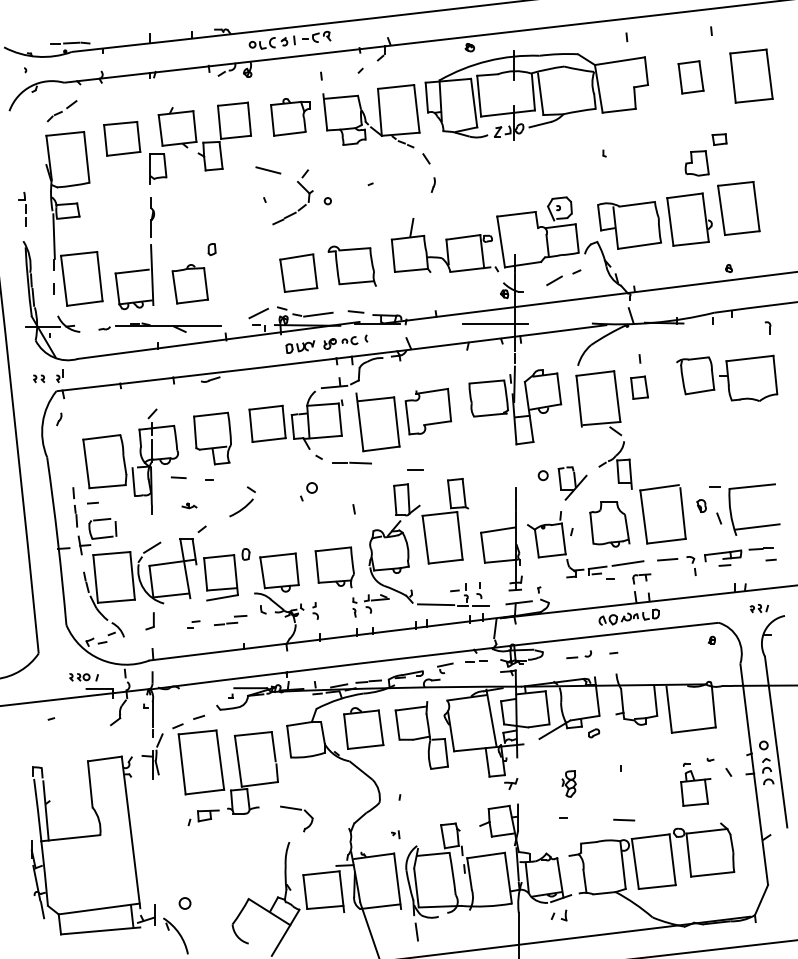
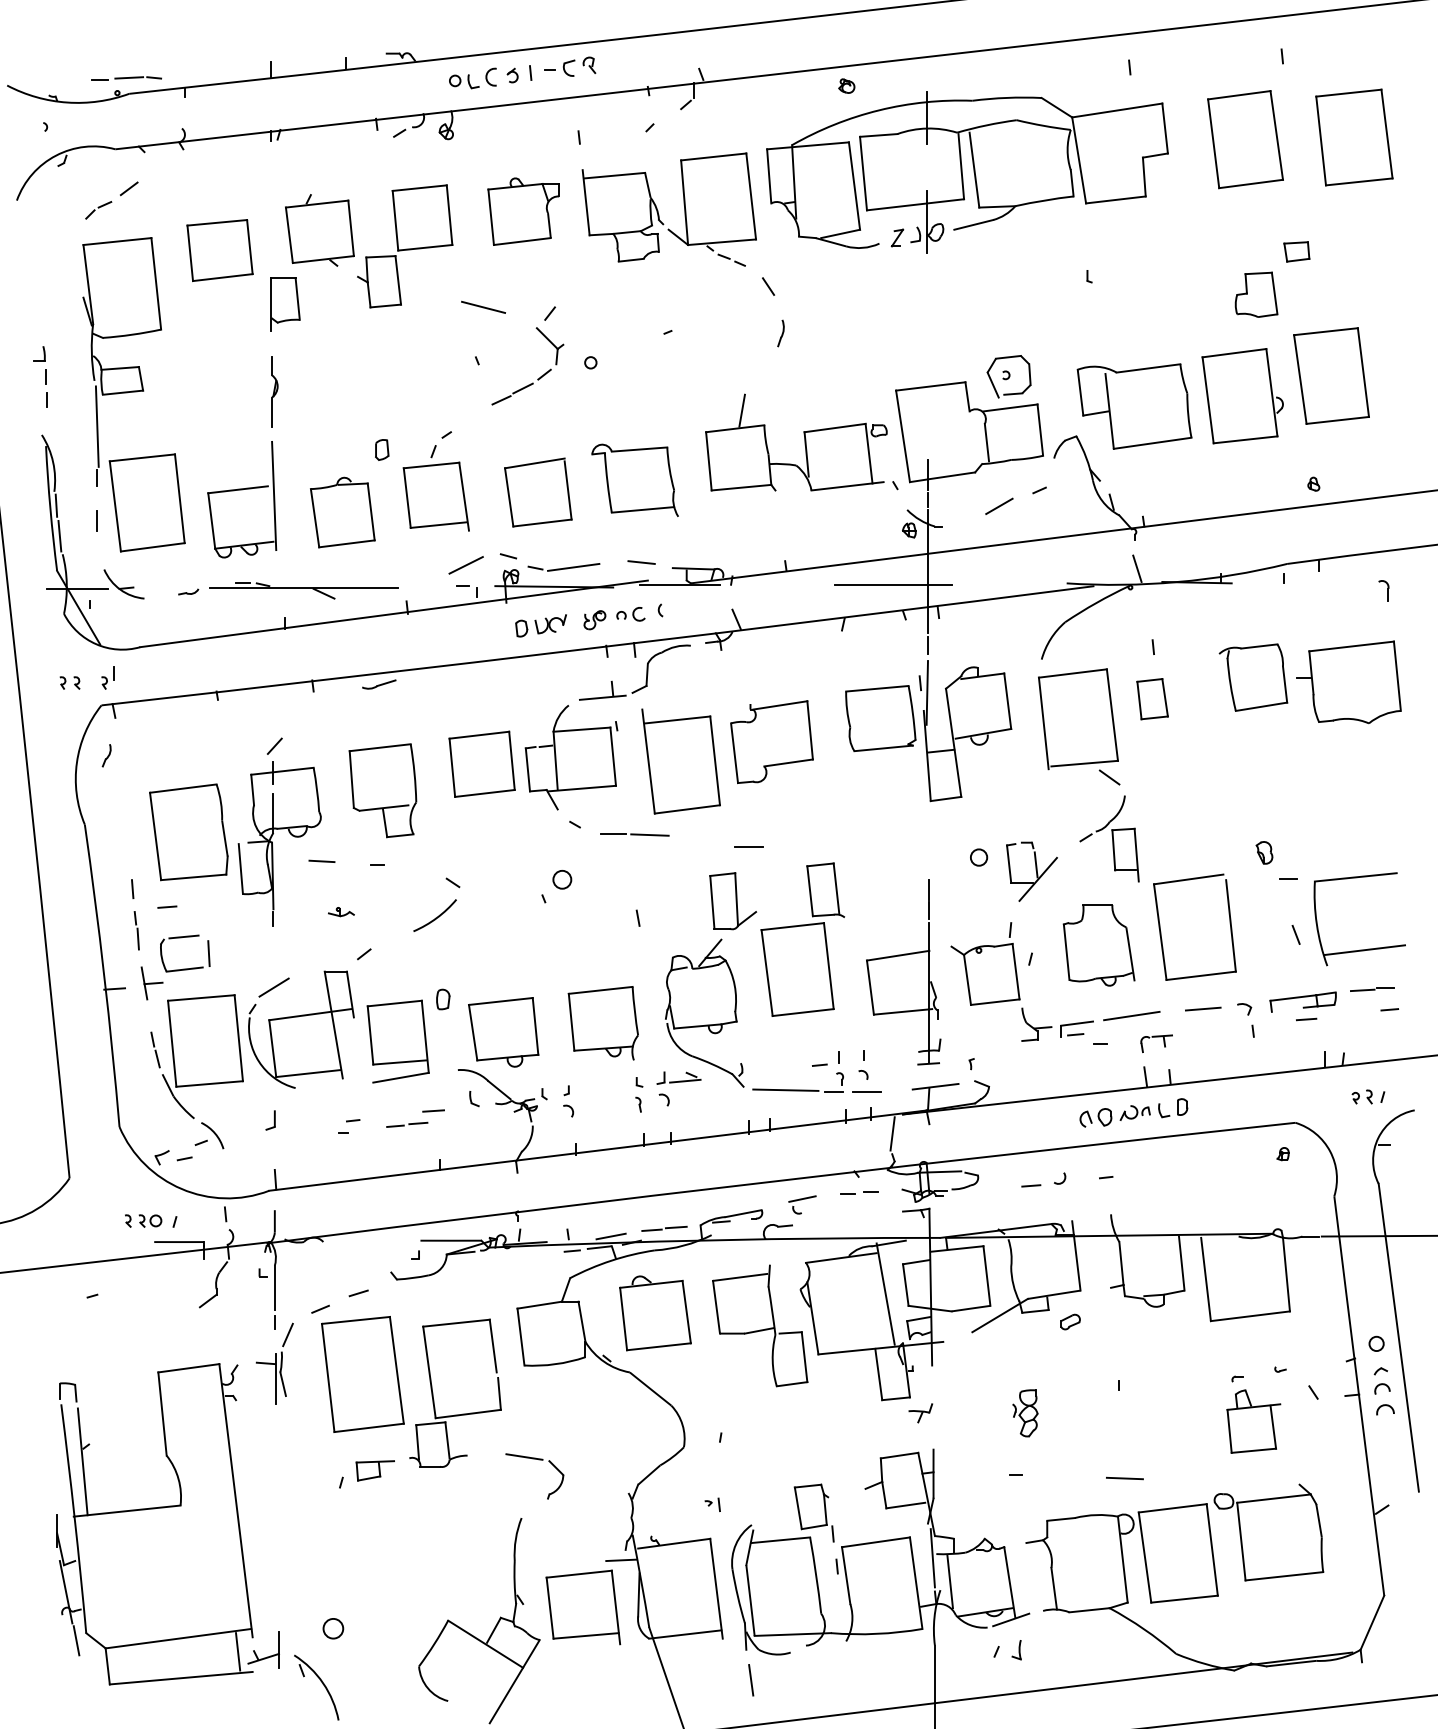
part: (690, 77) -> (1244, 139), size x1.67
part: (242, 266) -> (436, 480), added
part: (701, 505) -> (1264, 851), moved
part: (150, 621) -> (271, 1120), size x0.62

